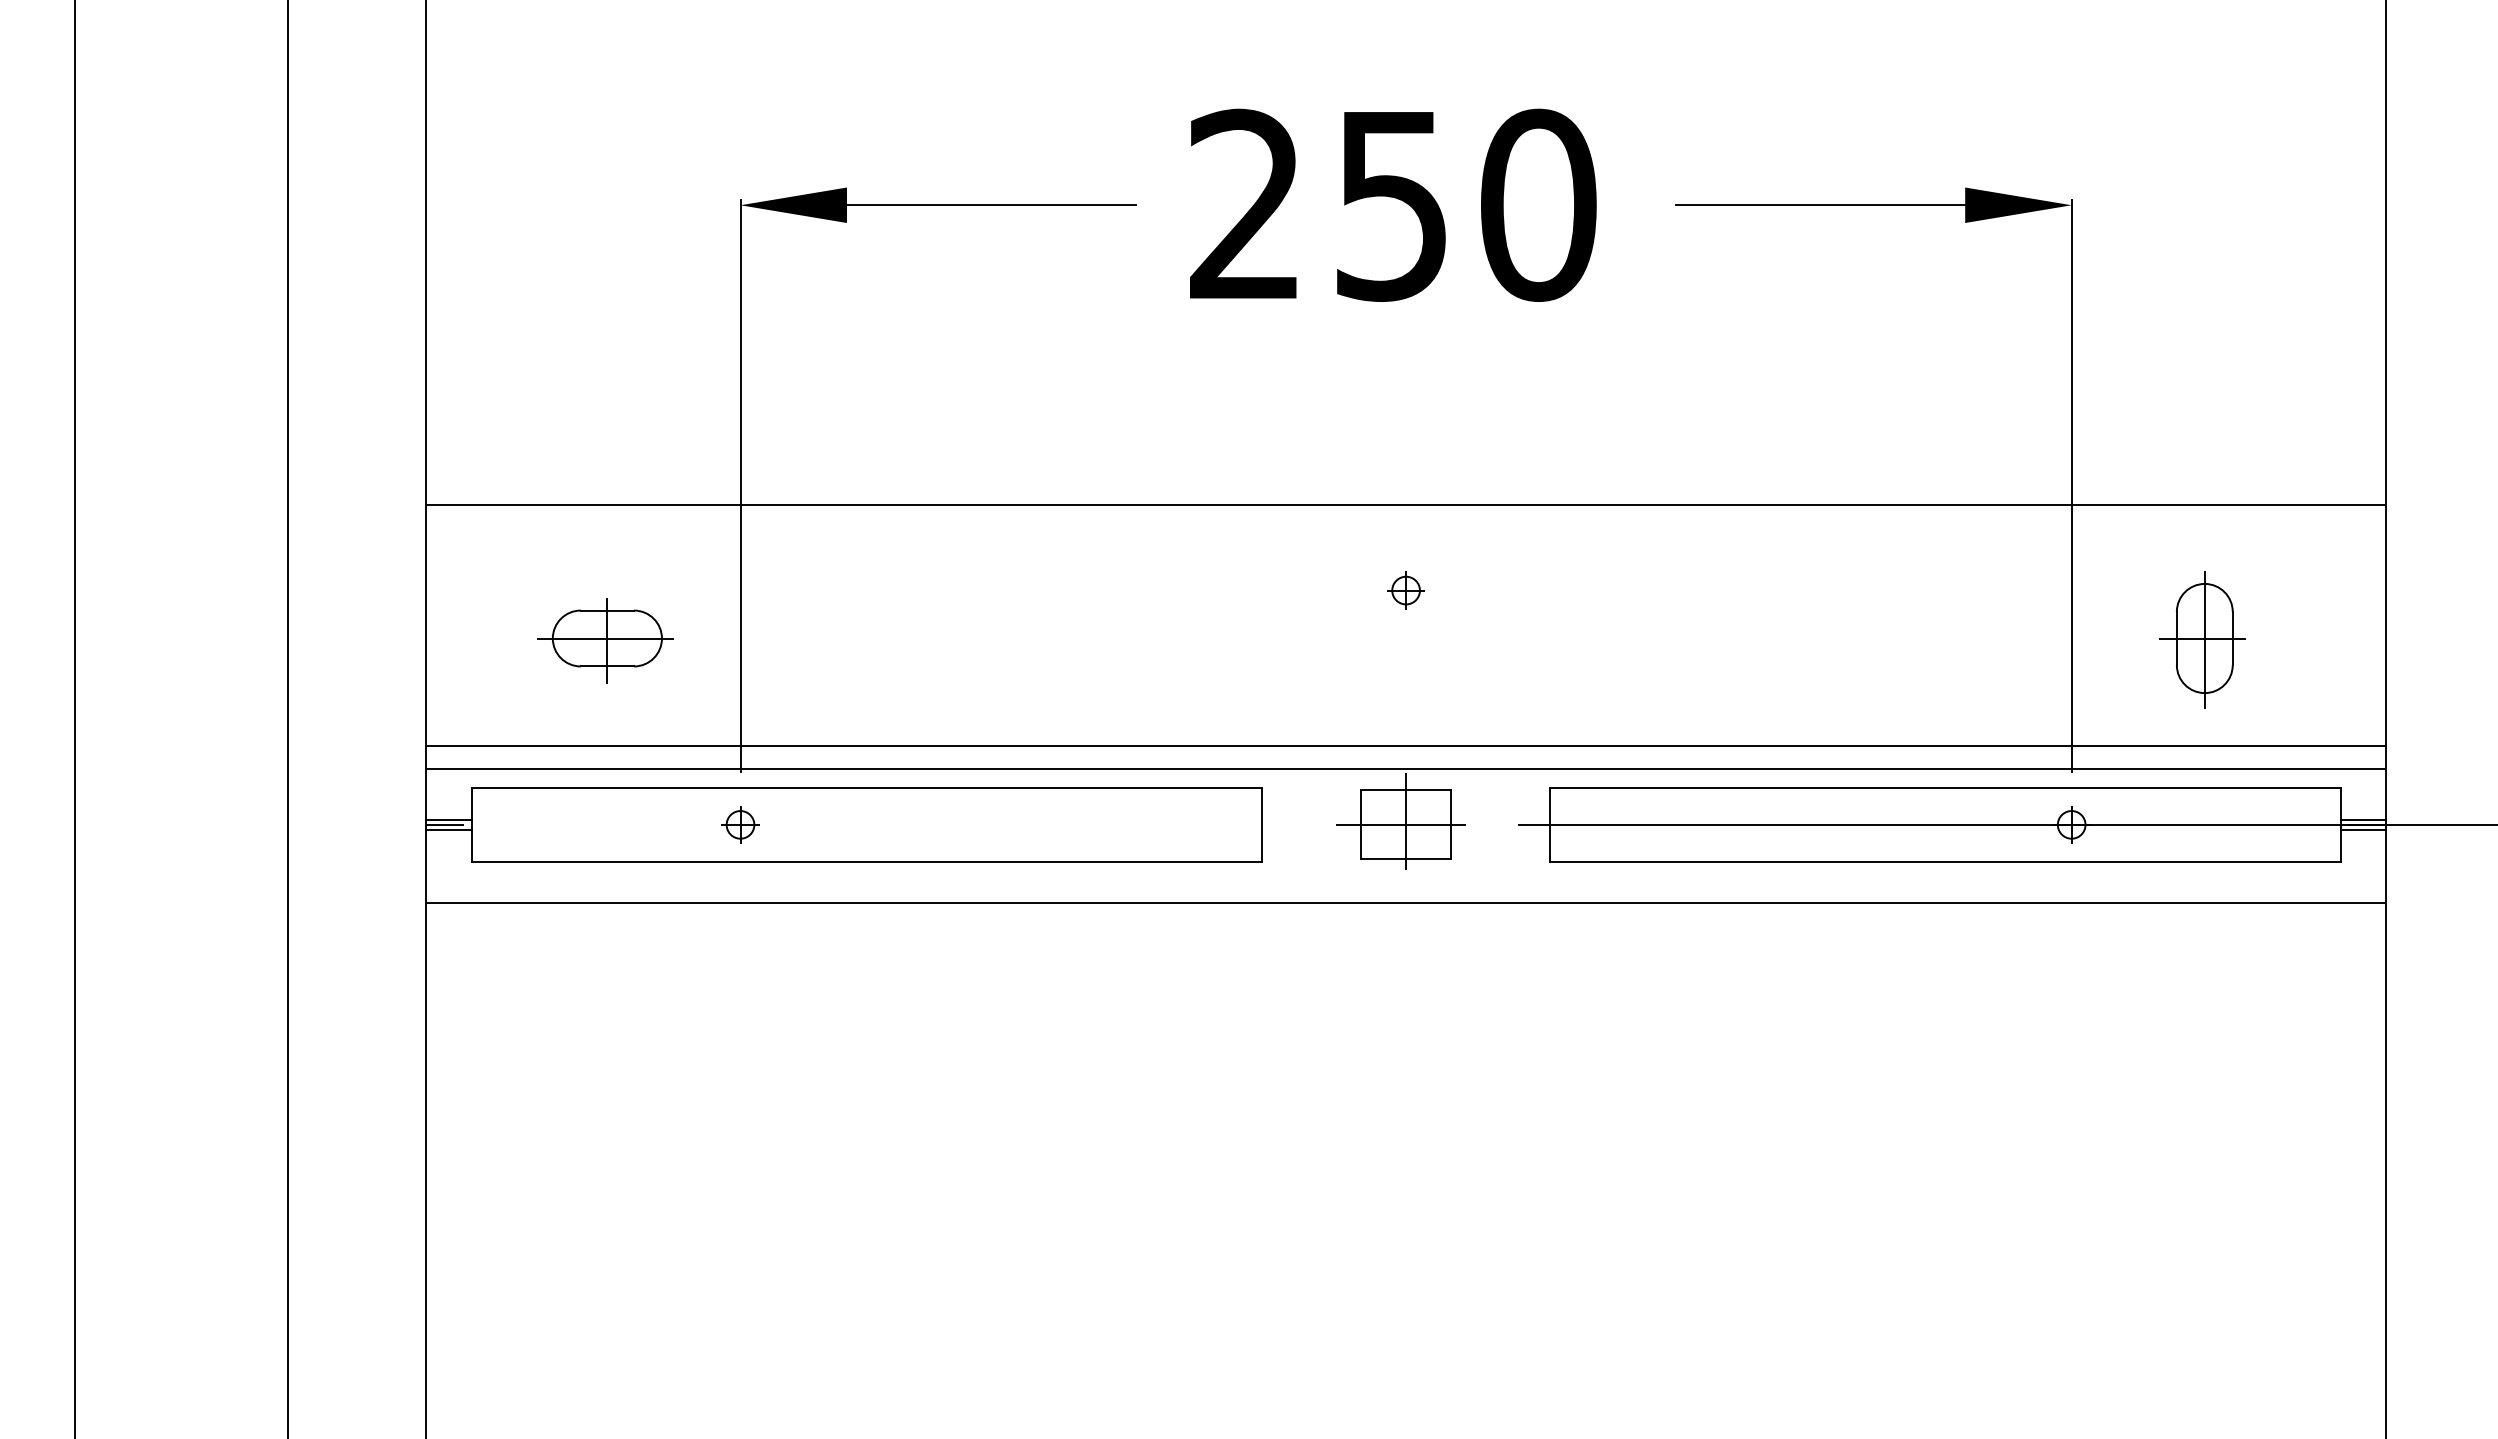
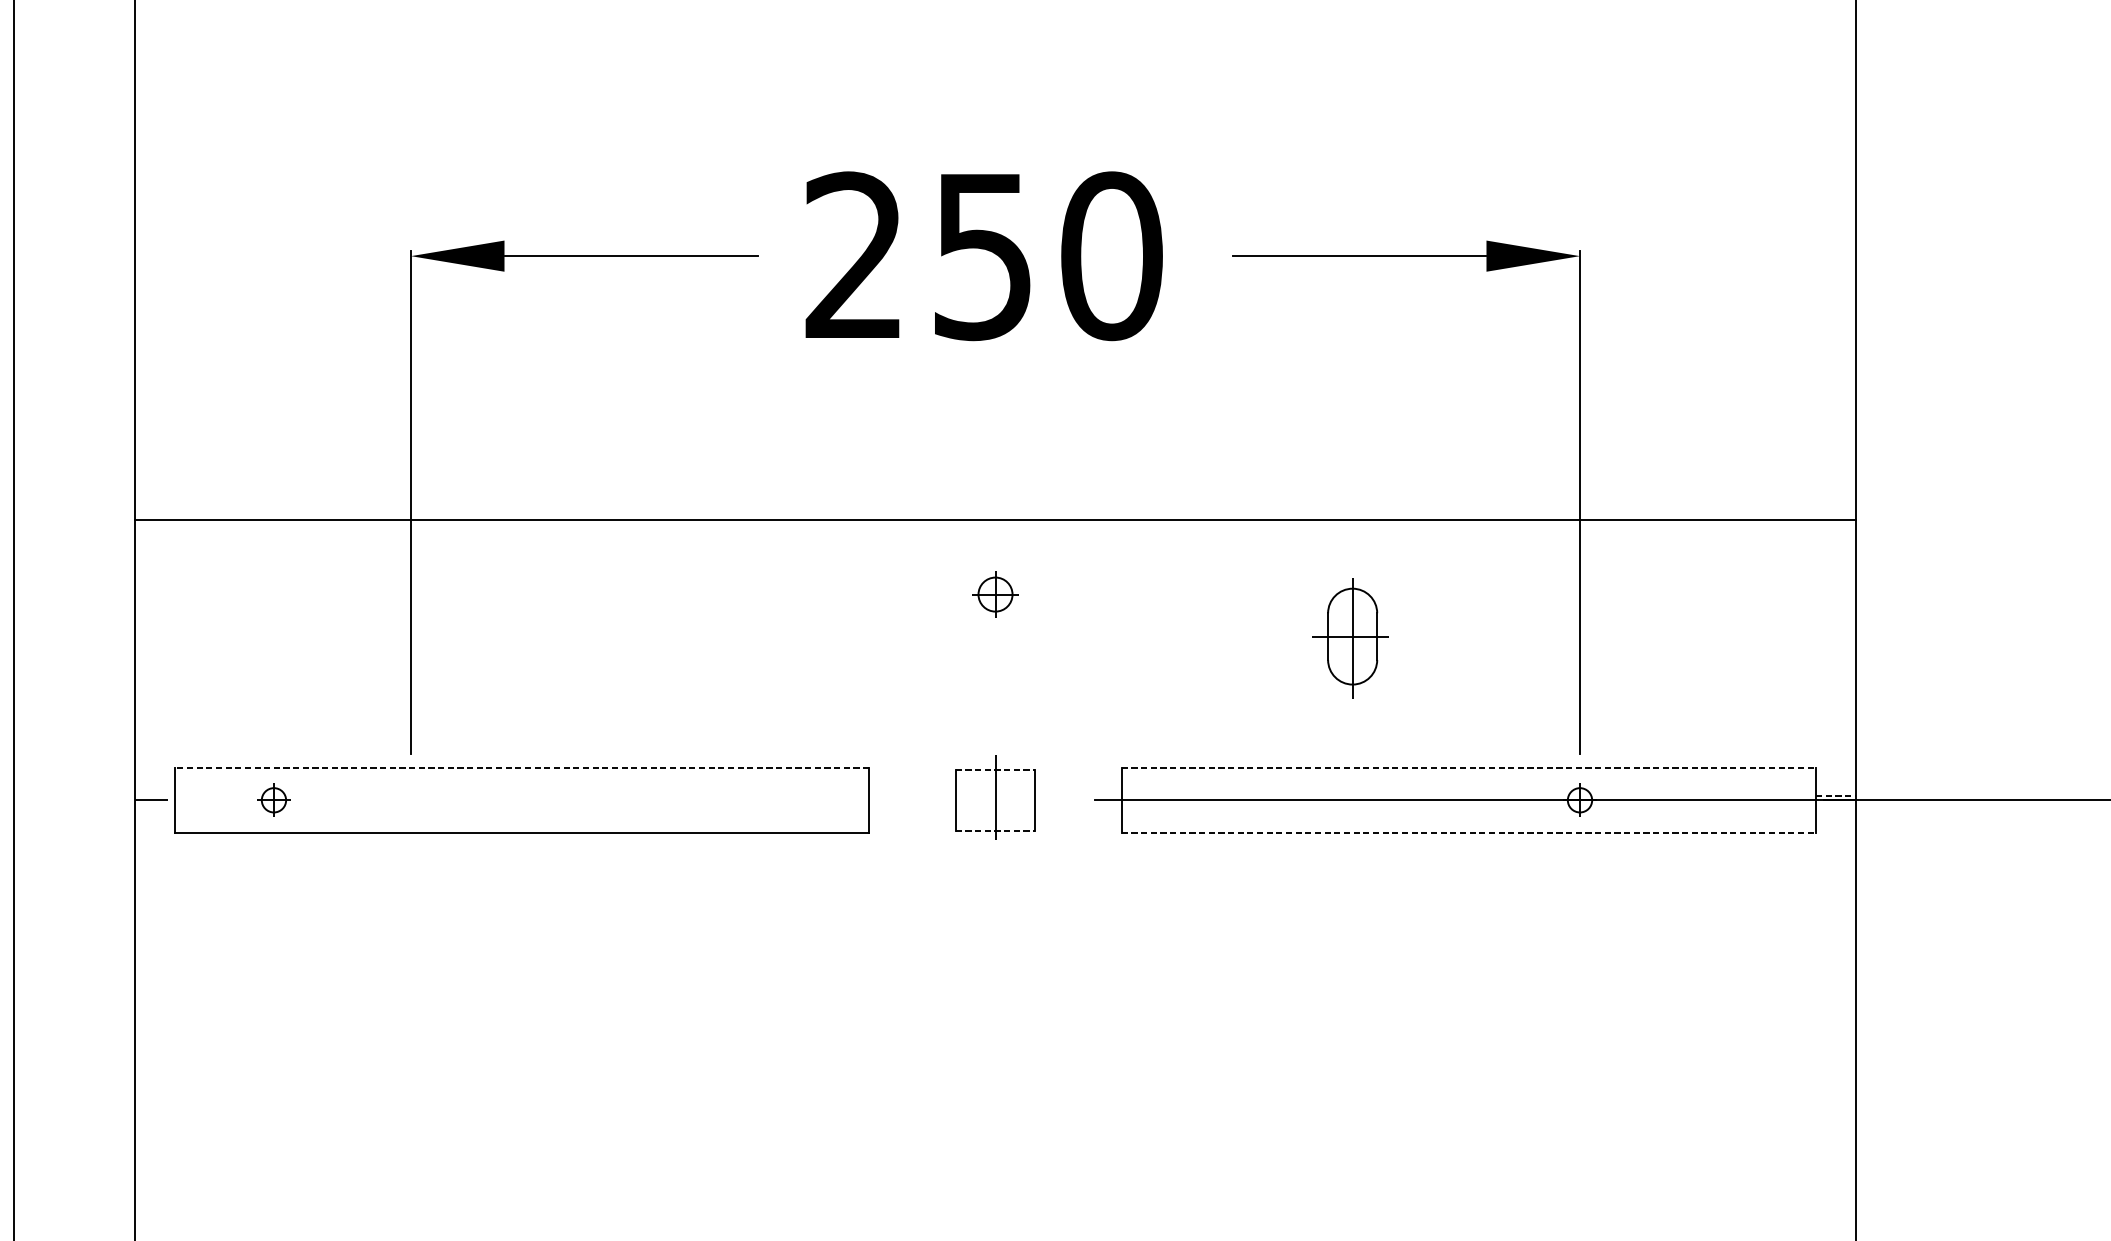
part: (1405, 590) -> (994, 594), size x1.4
part: (2202, 639) -> (1350, 637), moved
part: (605, 640) -> (292, 638), removed
line: (1405, 746) -> (994, 731), removed
line: (1405, 769) -> (994, 751), removed
line: (866, 787) -> (521, 767), solid -> dashed
line: (1945, 787) -> (1469, 767), solid -> dashed
line: (1406, 790) -> (995, 770), solid -> dashed
line: (448, 819) -> (154, 795), removed
line: (2363, 819) -> (1836, 795), solid -> dashed
part: (740, 824) -> (273, 799), moved
line: (1400, 824) -> (990, 799), removed
line: (448, 830) -> (154, 805), removed
line: (2362, 830) -> (1835, 805), removed
line: (1406, 859) -> (995, 830), solid -> dashed
line: (1945, 862) -> (1469, 833), solid -> dashed
line: (1405, 903) -> (994, 869), removed

